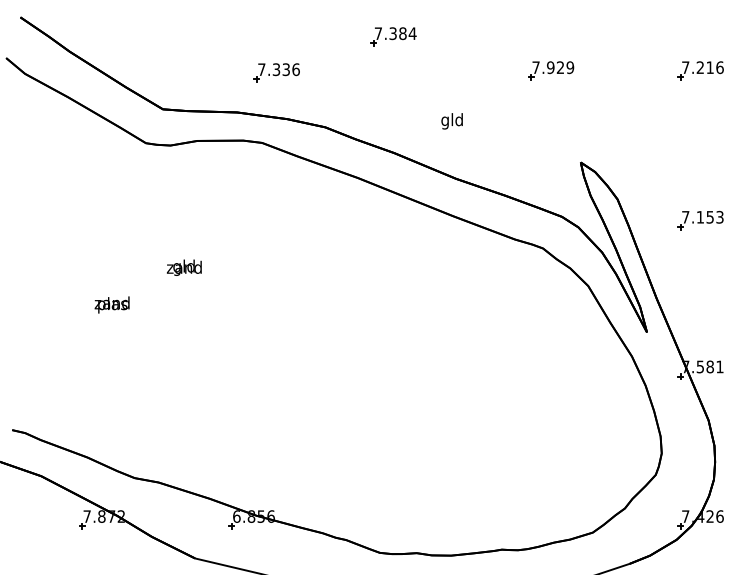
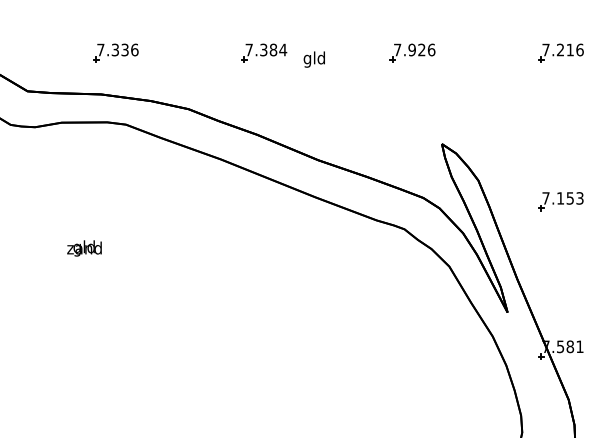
part: (393, 36) -> (264, 52), moved
text: (570, 67) -> (431, 49), 7.929 -> 7.926
part: (276, 72) -> (115, 52), moved
text: (451, 121) -> (313, 59), moved
text: (184, 267) -> (84, 248), moved

